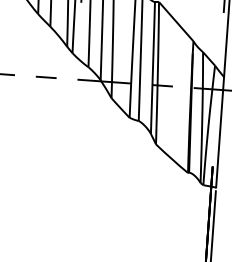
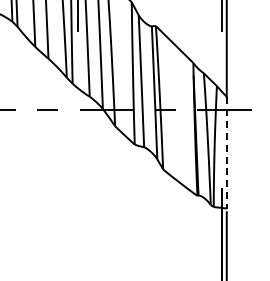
line: (219, 132) -> (226, 152), solid -> dashed

